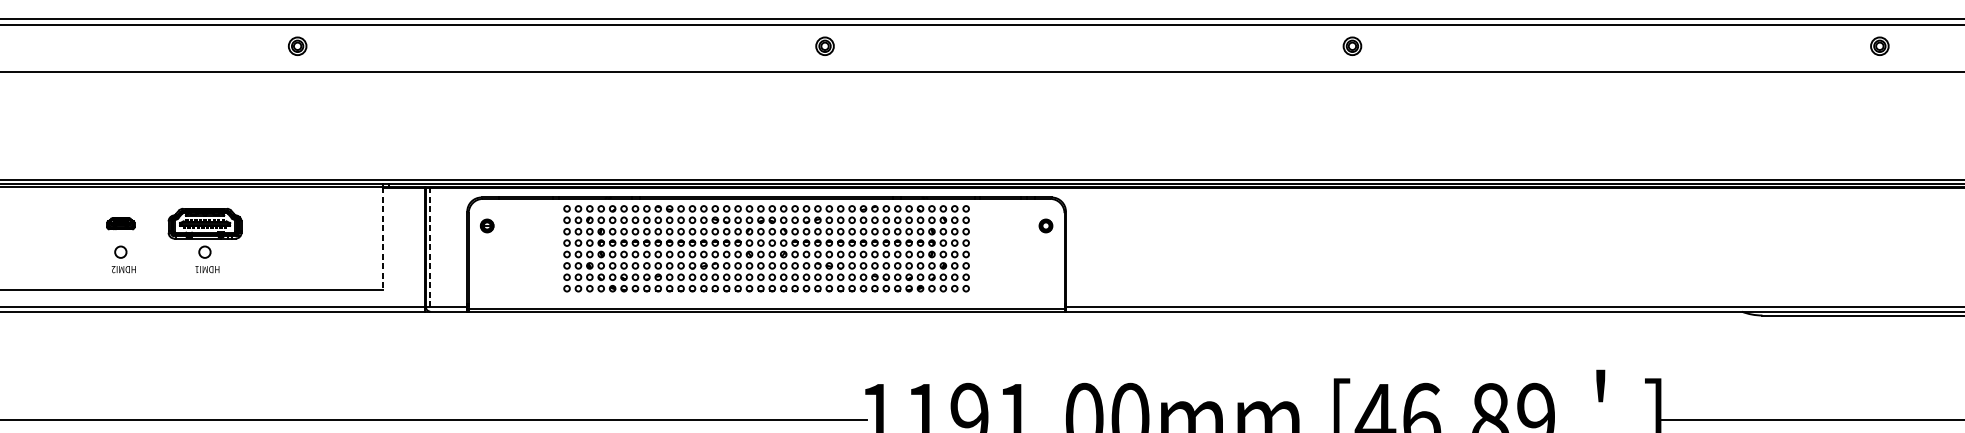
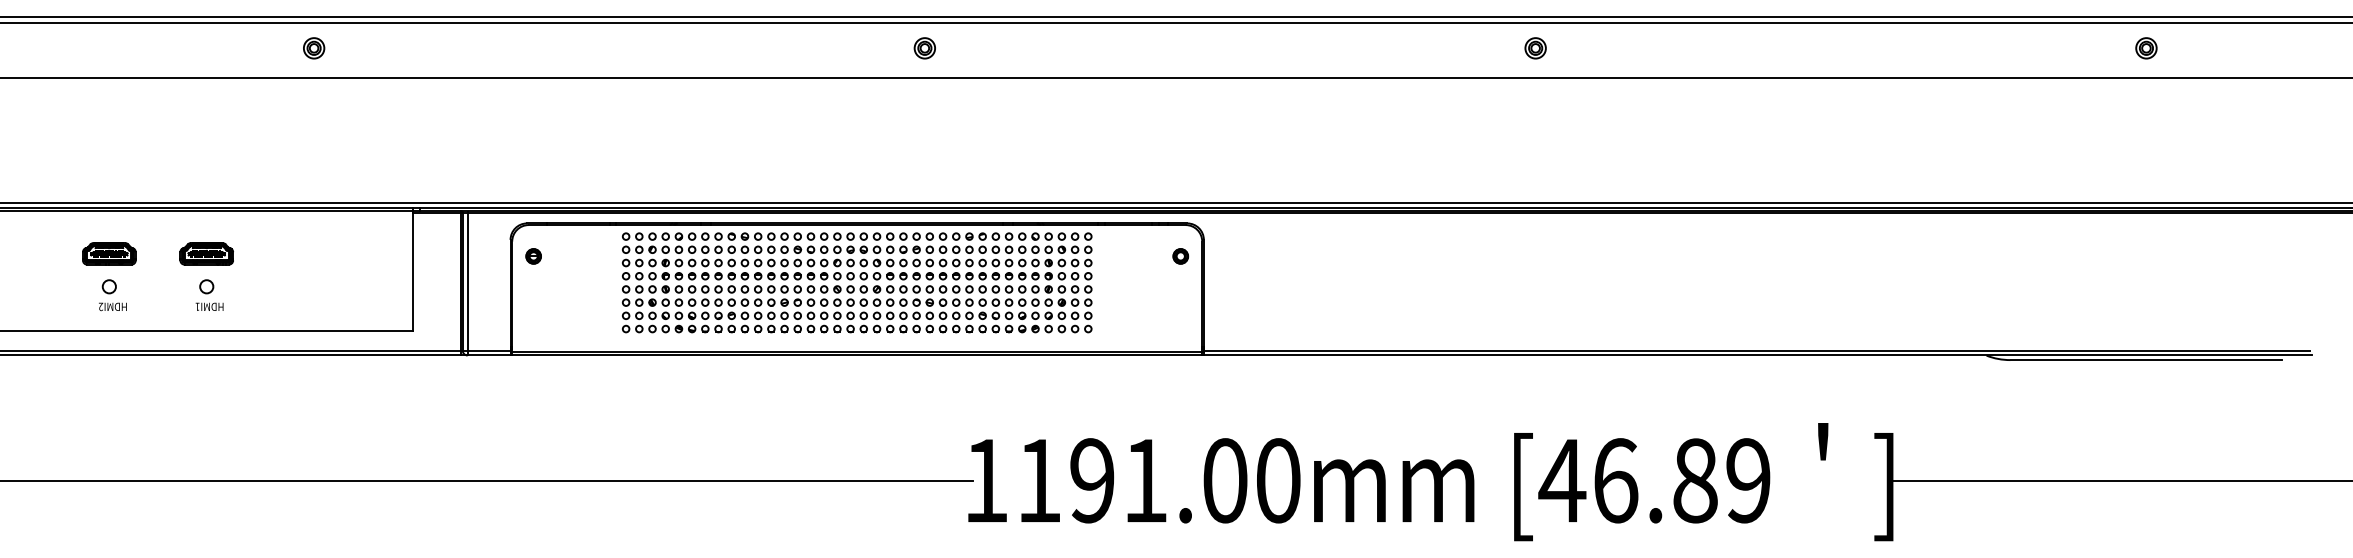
part: (120, 223) -> (109, 253), size x1.67
part: (204, 223) -> (206, 253), size x0.62
line: (383, 239) -> (413, 271), dashed -> solid
line: (430, 249) -> (467, 283), dashed -> solid

